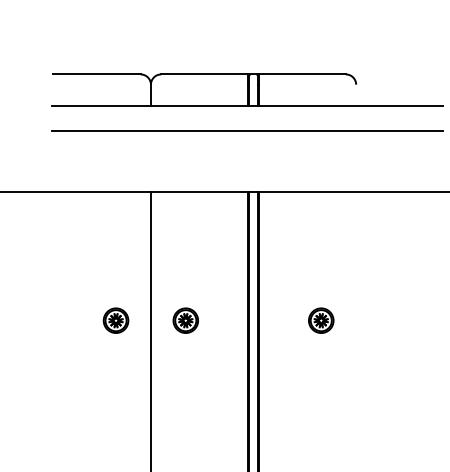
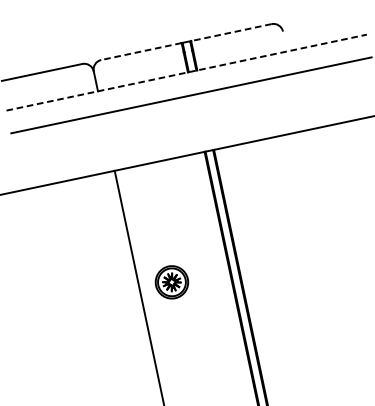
line: (204, 74) -> (141, 51), solid -> dashed
line: (302, 74) -> (231, 32), solid -> dashed
line: (247, 106) -> (187, 72), solid -> dashed
part: (115, 320) -> (106, 295), removed
part: (185, 320) -> (171, 282), size x1.4
part: (321, 320) -> (296, 255), removed

